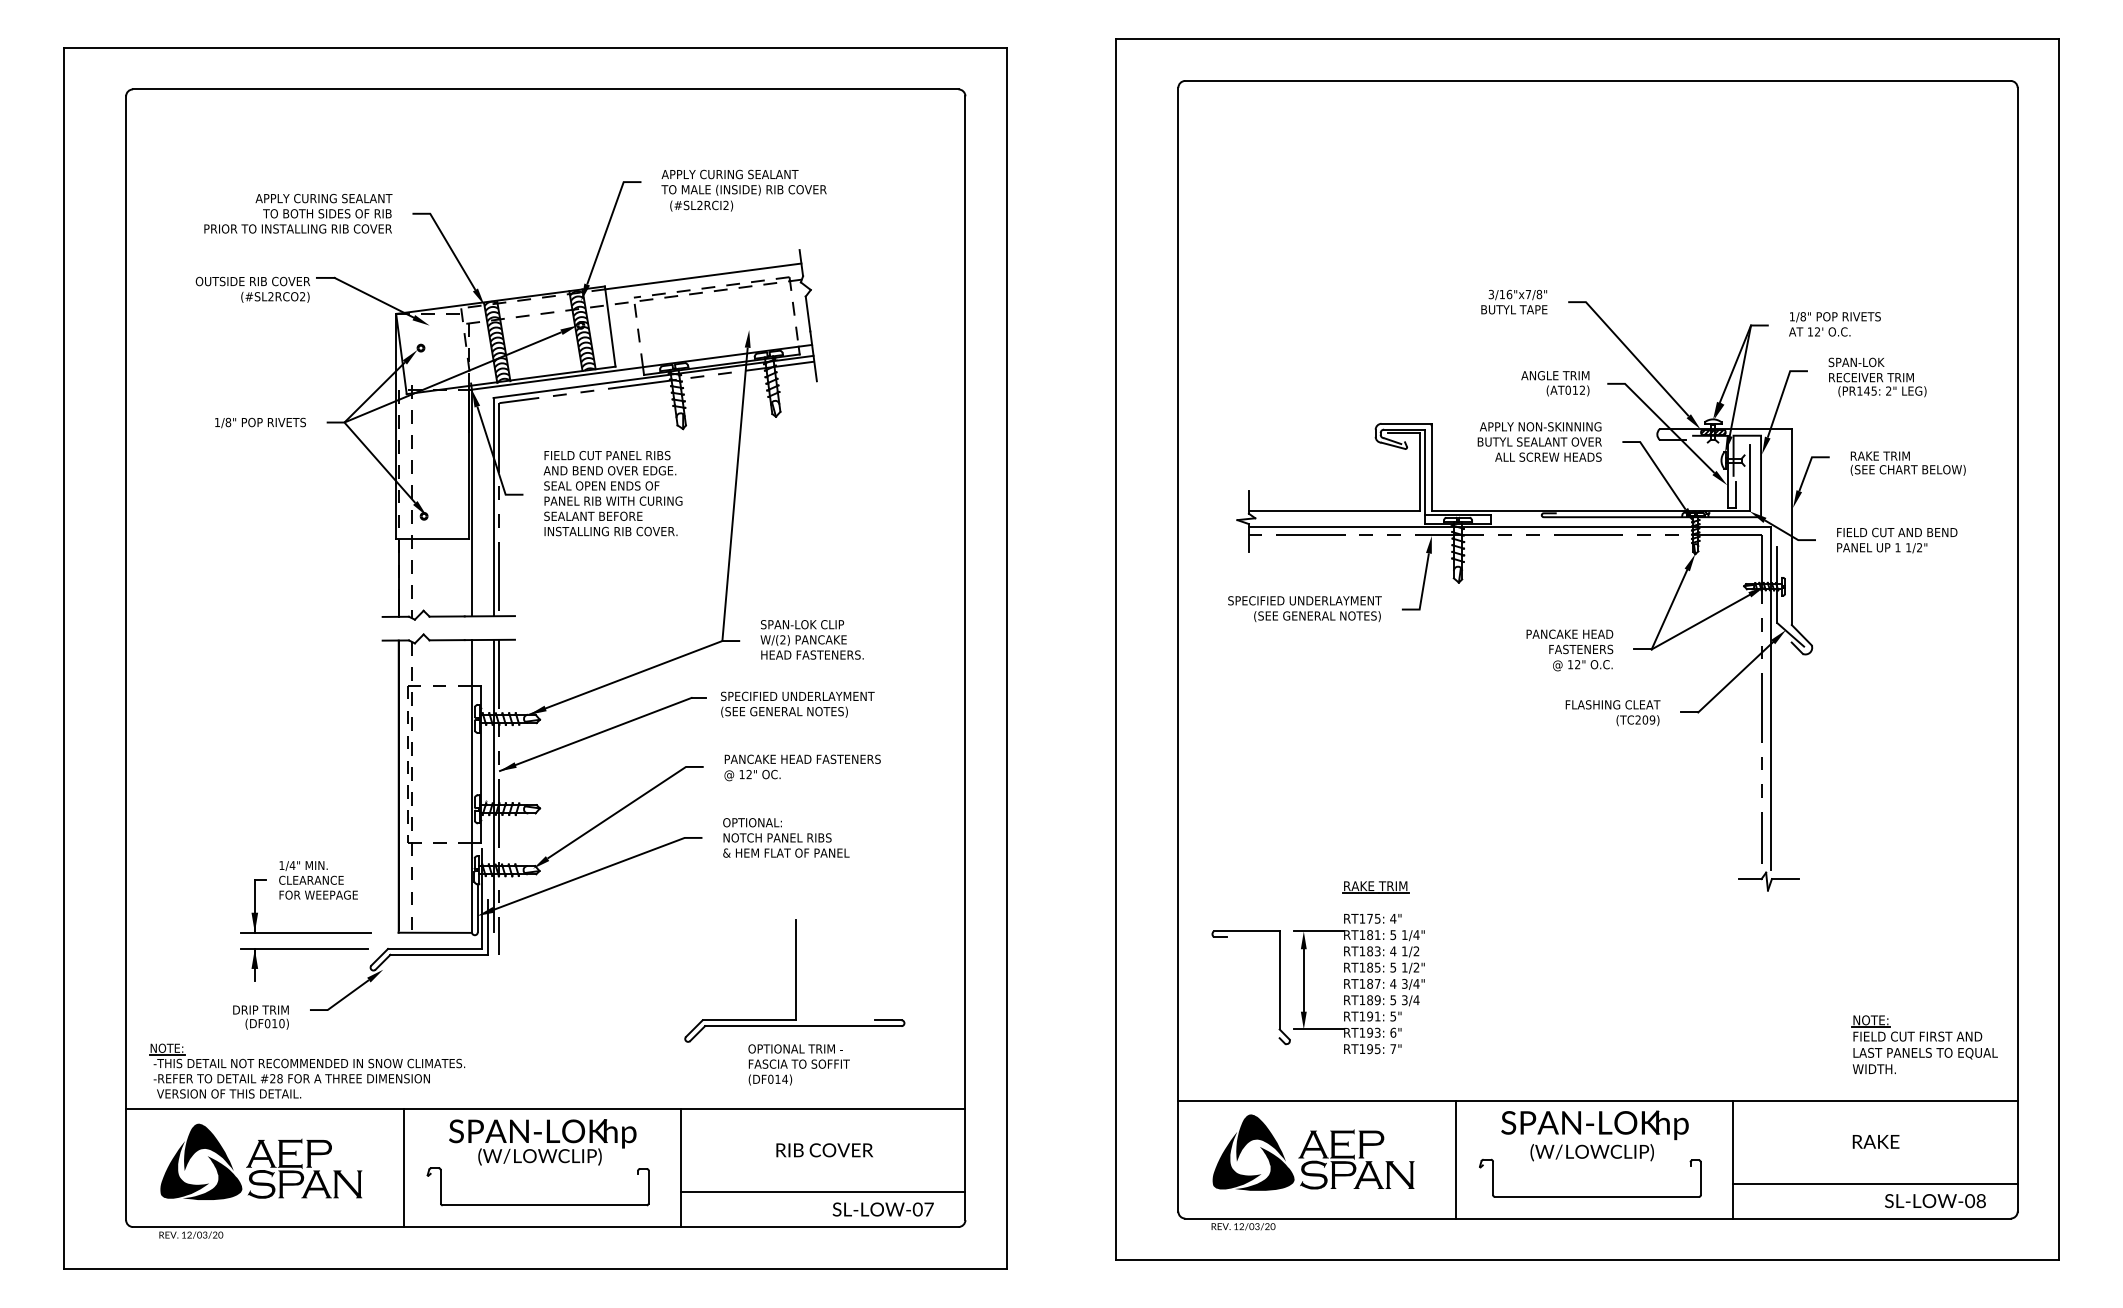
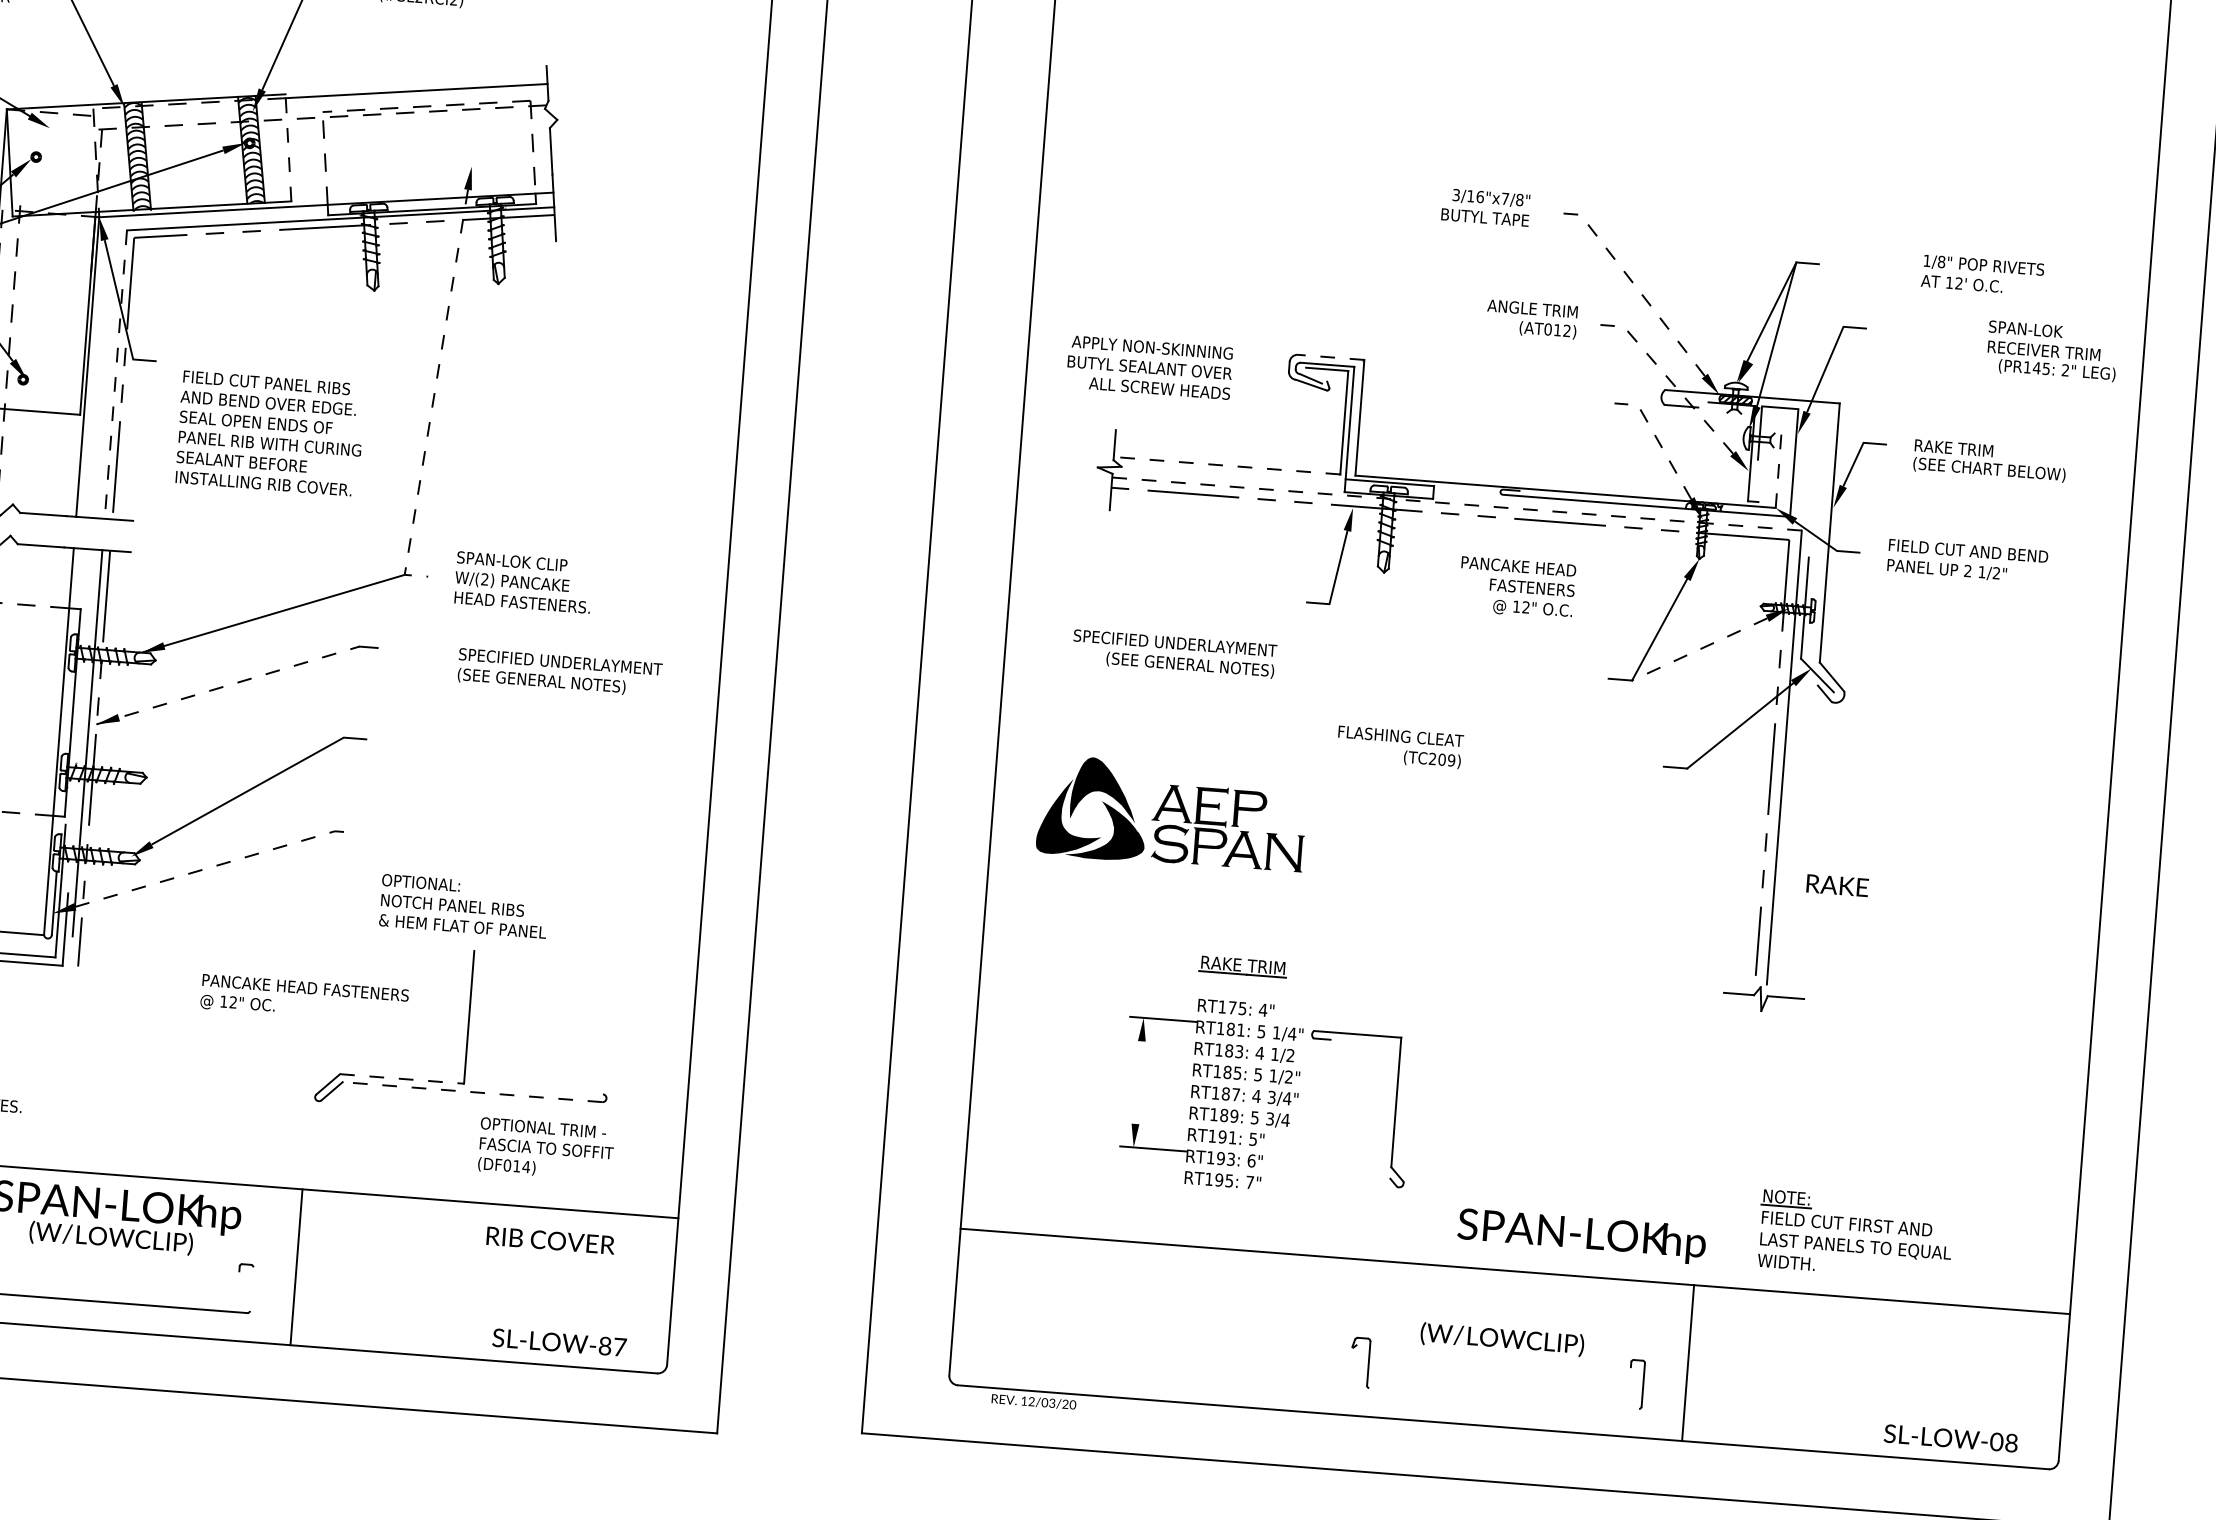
text: (1834, 324) -> (1982, 275), moved
line: (610, 326) -> (288, 147), solid -> dashed
line: (1630, 351) -> (1634, 284), solid -> dashed
text: (1877, 377) -> (2052, 351), moved
line: (1663, 421) -> (1670, 380), solid -> dashed
line: (1406, 423) -> (1331, 356), solid -> dashed
text: (1539, 441) -> (1149, 366), moved
line: (1657, 467) -> (1658, 440), solid -> dashed
line: (1749, 477) -> (1778, 463), solid -> dashed
text: (612, 493) -> (269, 433), moved
line: (1736, 494) -> (1759, 484), removed
line: (734, 503) -> (434, 394), solid -> dashed
line: (493, 507) -> (115, 375), solid -> dashed
line: (1334, 511) -> (1226, 465), solid -> dashed
line: (1509, 526) -> (1456, 503), solid -> dashed
text: (1897, 547) -> (1967, 570), 1 -> 2
text: (1304, 608) -> (1173, 653), moved
line: (1700, 622) -> (1699, 649), solid -> dashed
text: (1569, 650) -> (1516, 587), moved
text: (797, 704) -> (559, 672), moved
text: (1612, 713) -> (1399, 747), moved
line: (596, 734) -> (228, 685), solid -> dashed
text: (802, 767) -> (304, 998), moved
text: (786, 837) -> (464, 905), moved
line: (598, 870) -> (217, 865), solid -> dashed
line: (1303, 980) -> (1138, 1082), removed
part: (1279, 987) -> (1395, 1111), moved
line: (749, 1020) -> (401, 1079), solid -> dashed
line: (888, 1020) -> (585, 1093), removed
line: (802, 1026) -> (471, 1092), solid -> dashed
part: (1924, 1044) -> (1855, 1234), moved
text: (798, 1064) -> (545, 1148), moved
text: (1594, 1125) -> (1581, 1236), moved
text: (1875, 1141) -> (1836, 885), moved
text: (824, 1150) -> (550, 1240), moved
part: (1313, 1152) -> (1172, 814), moved
line: (1455, 1159) -> (1320, 1334), removed
line: (1875, 1183) -> (1873, 1409), removed
line: (648, 1186) -> (251, 1288), removed
line: (823, 1192) -> (482, 1314), removed
line: (1596, 1196) -> (1503, 1397), removed
text: (917, 1209) -> (604, 1346), SL-LOW-07 -> SL-LOW-87

